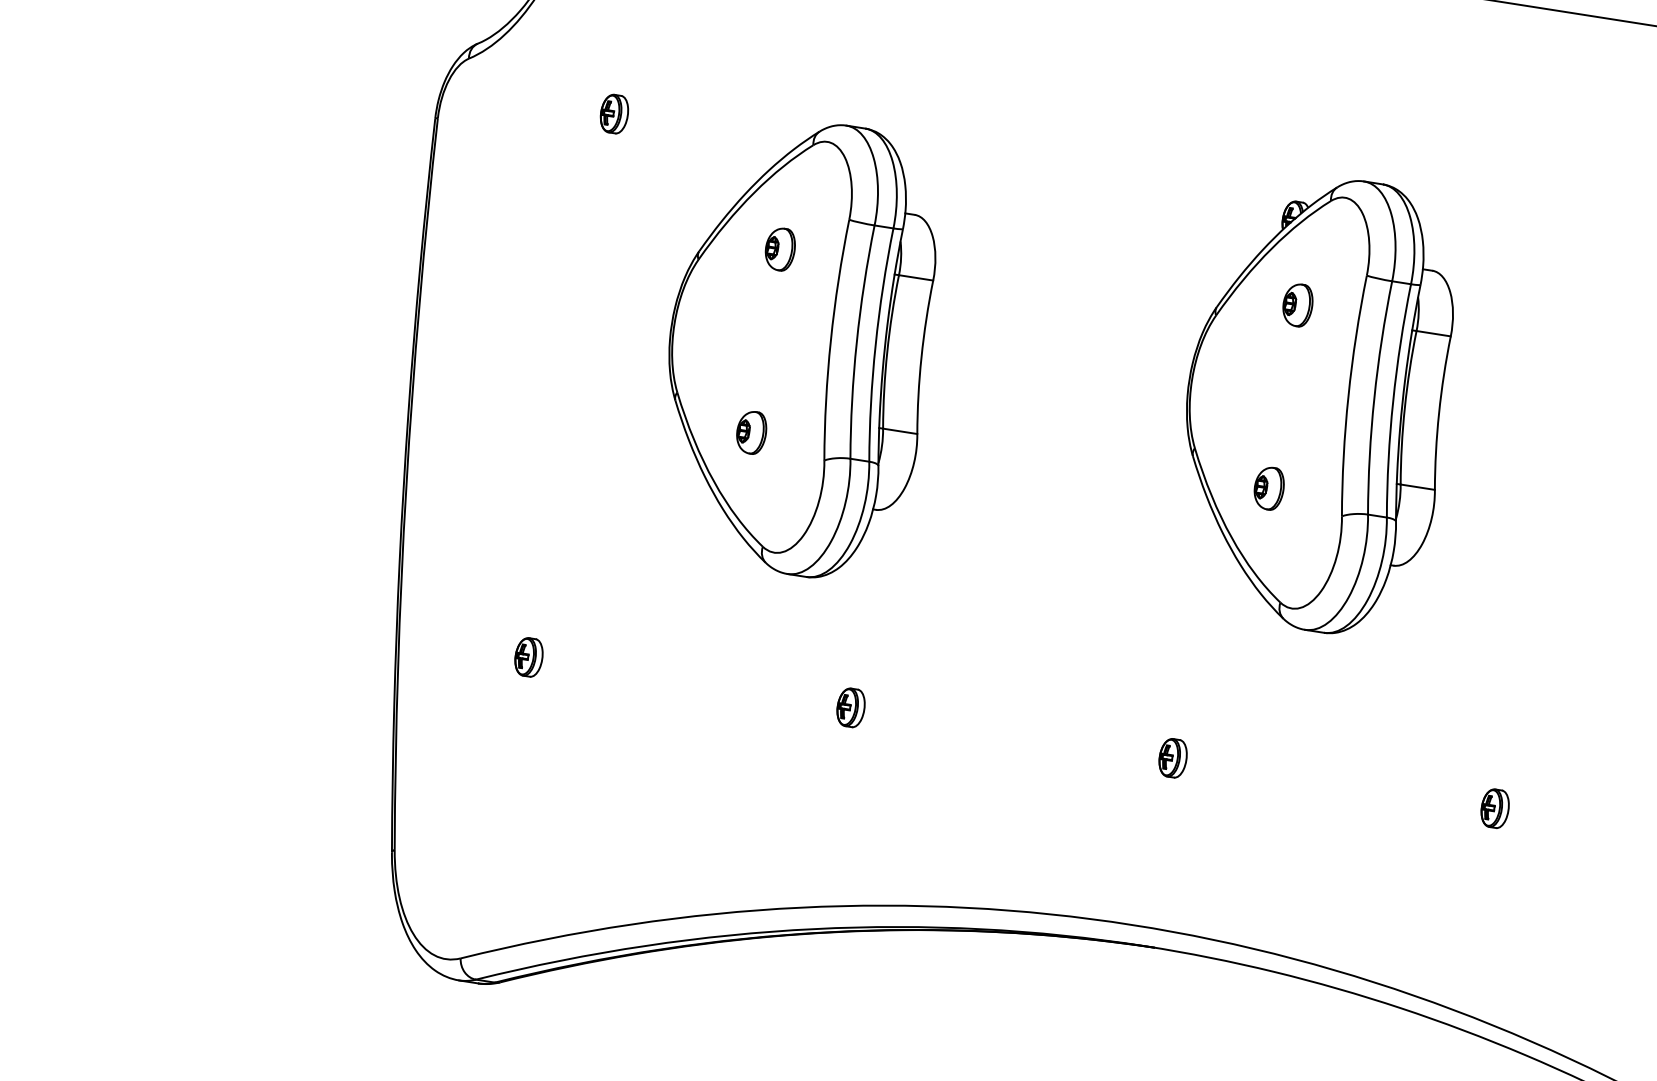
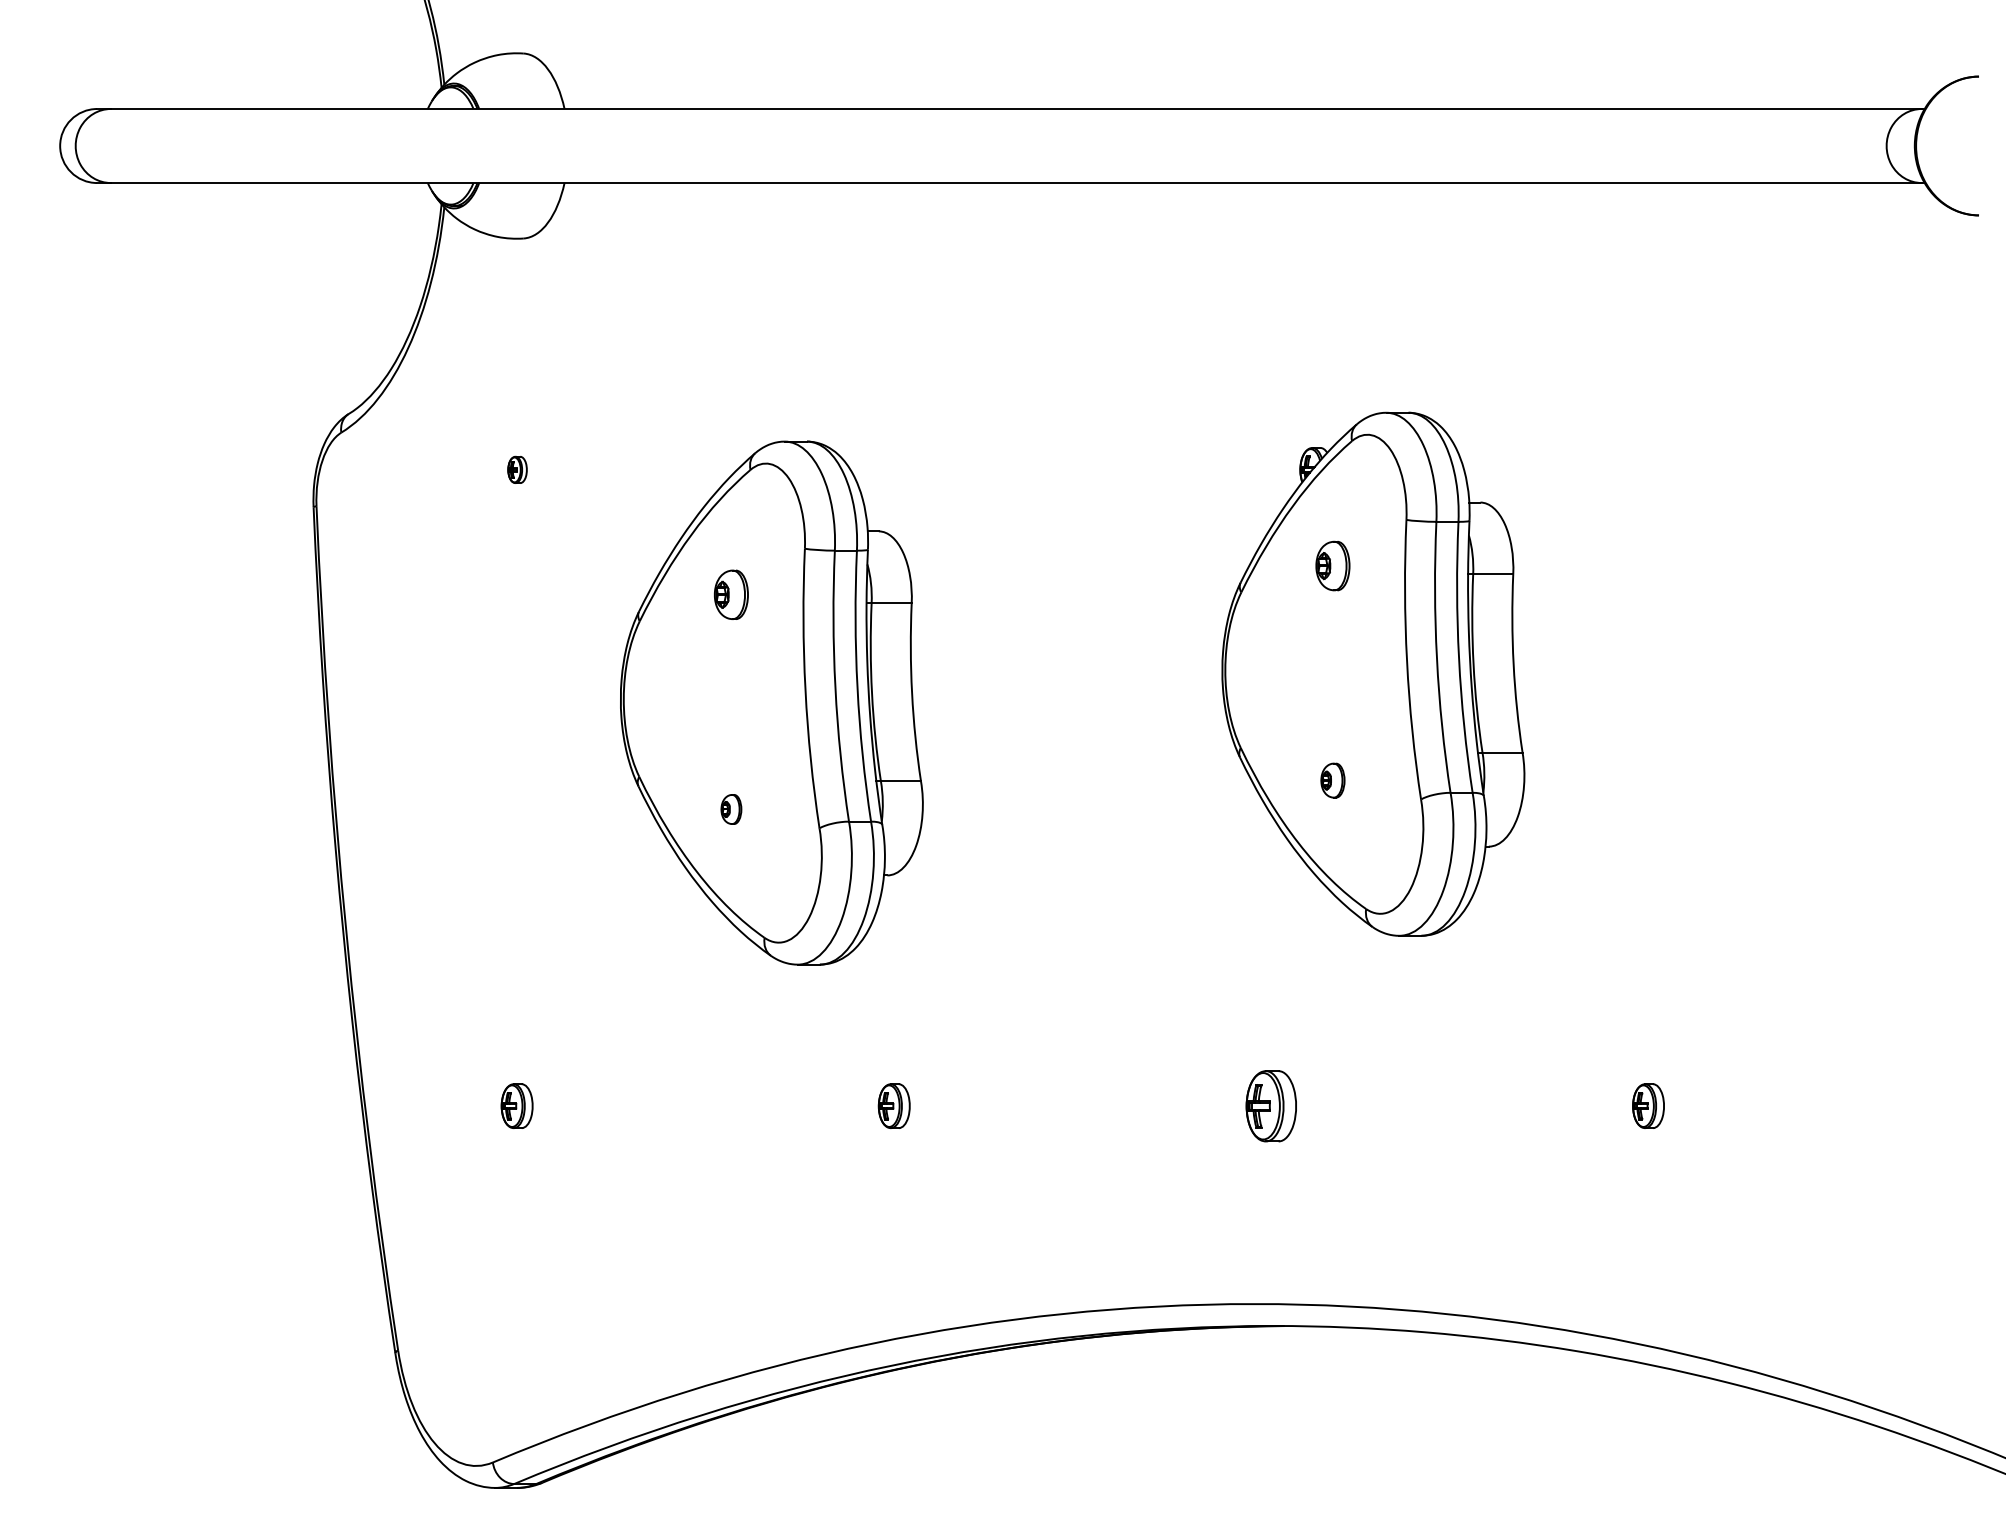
part: (614, 113) -> (517, 469), size x0.6
part: (751, 432) -> (731, 809), size x0.6
part: (1268, 488) -> (1332, 780), size x0.7
part: (1173, 757) -> (1271, 1105), size x1.6

